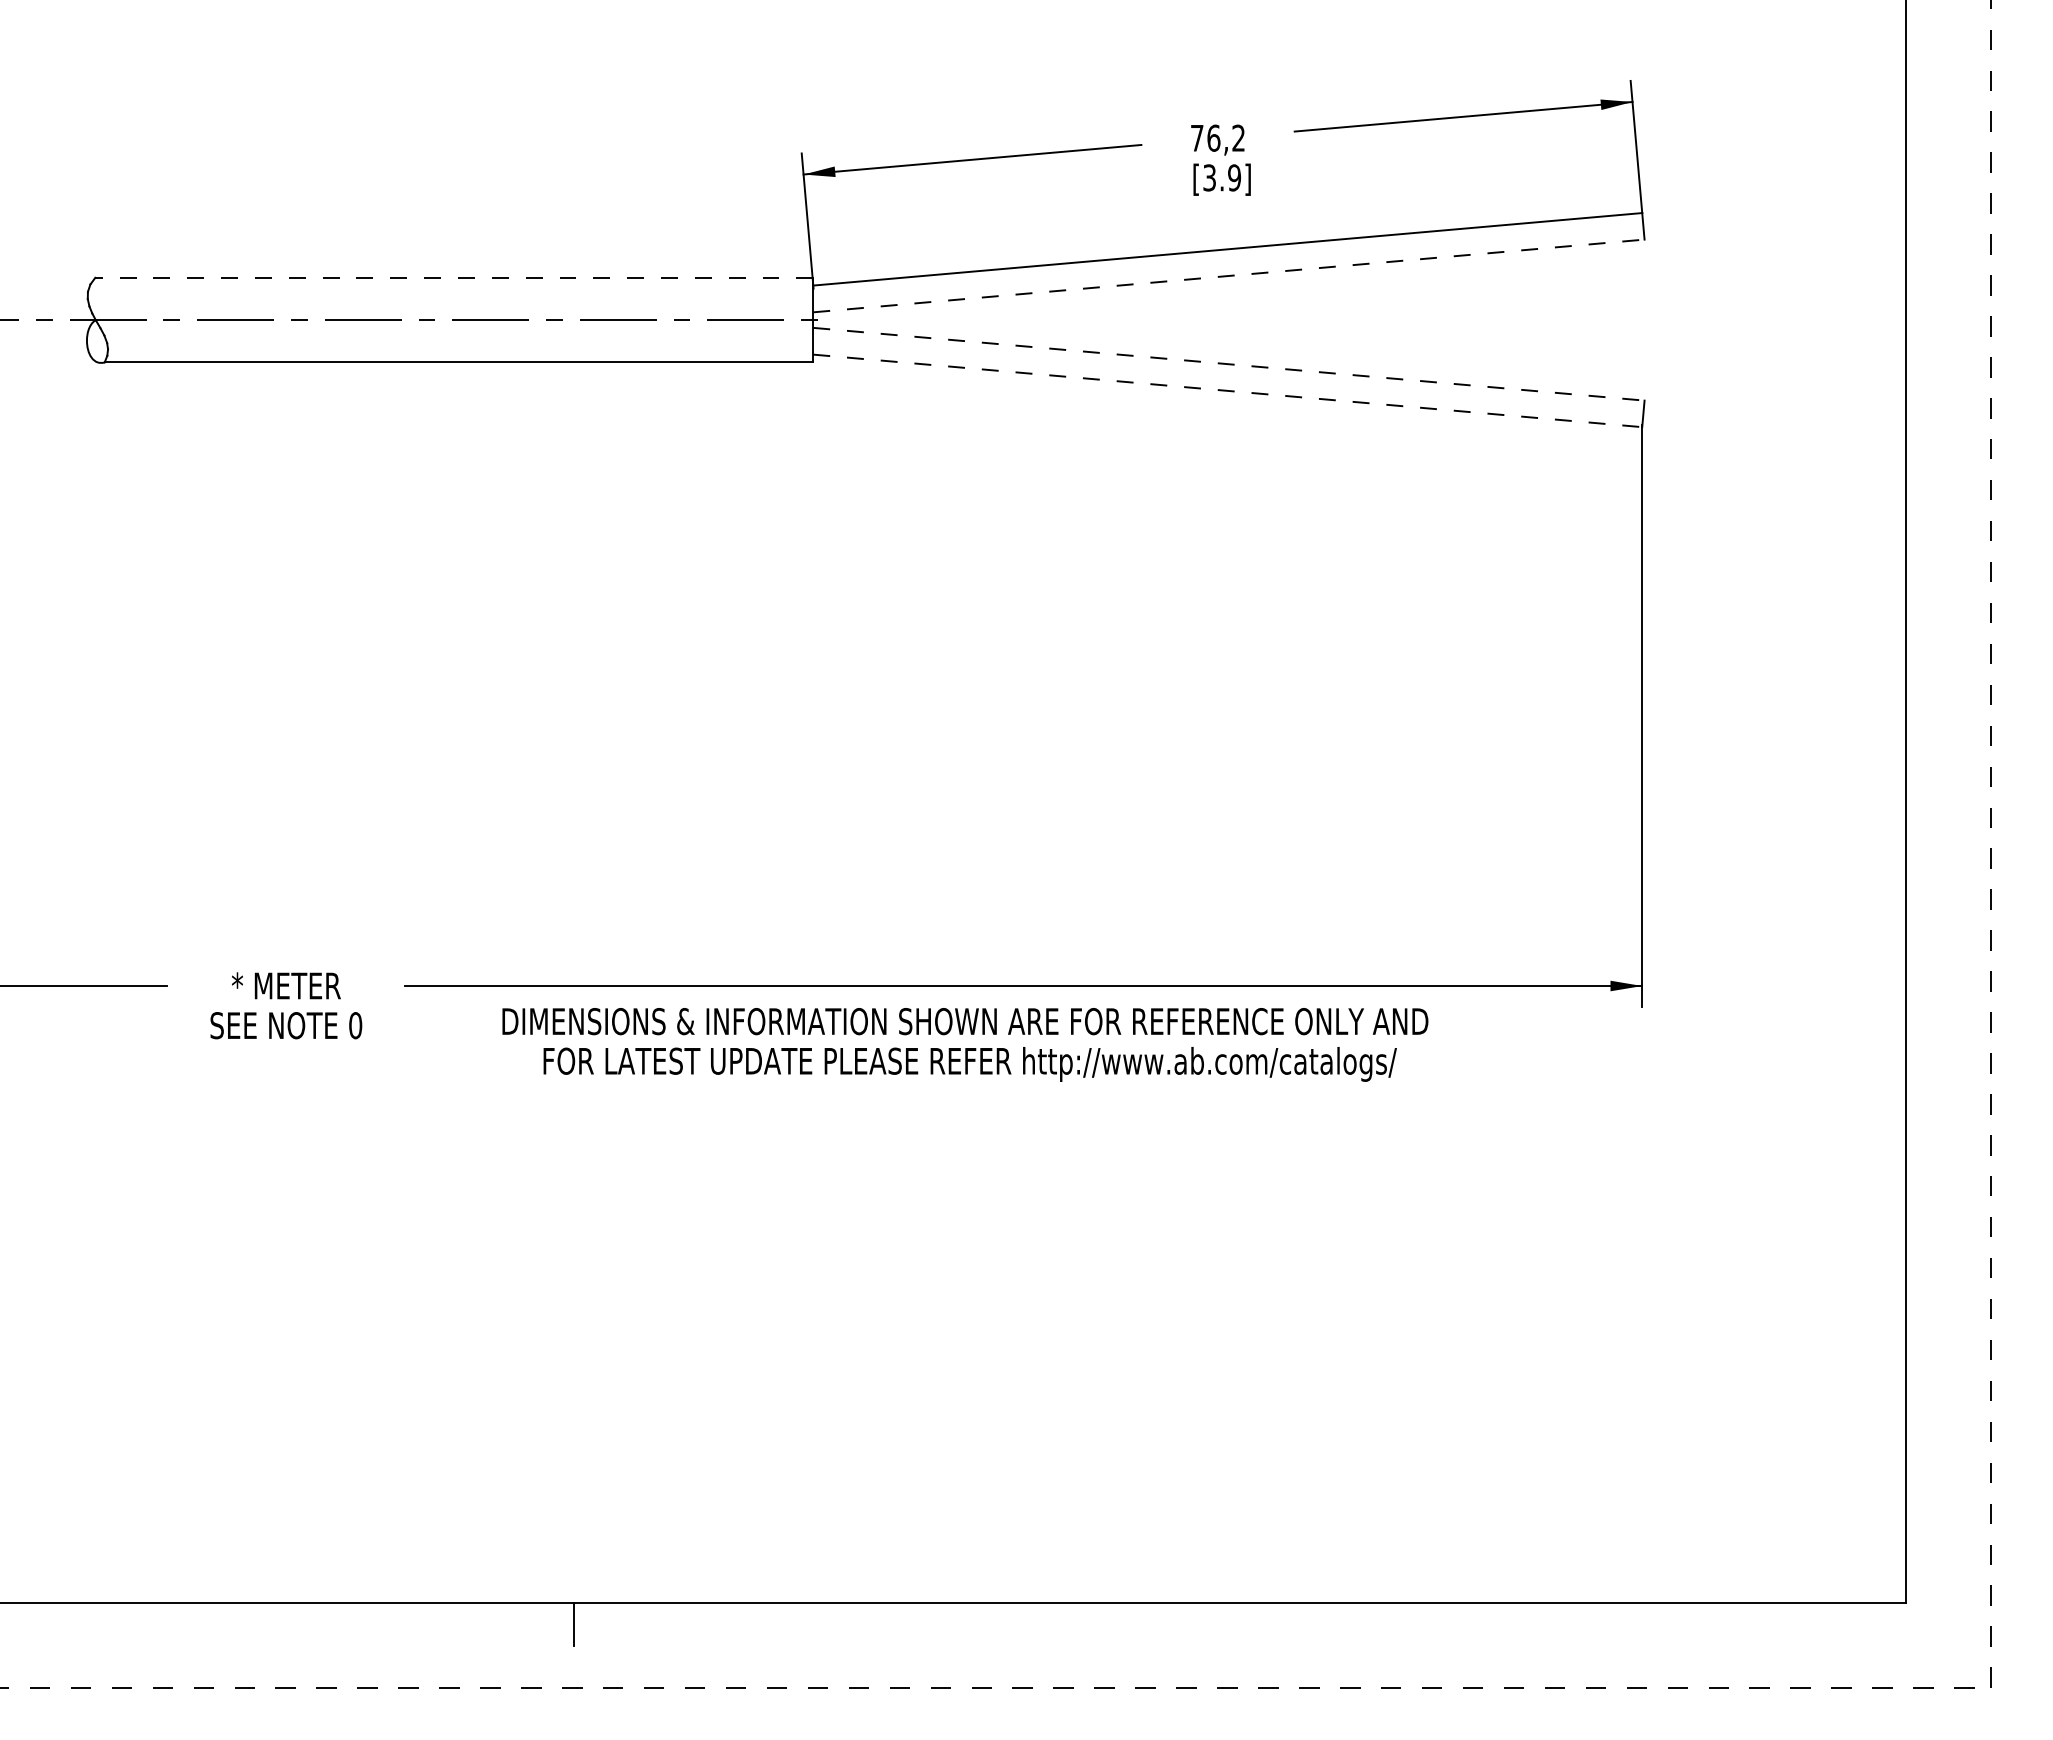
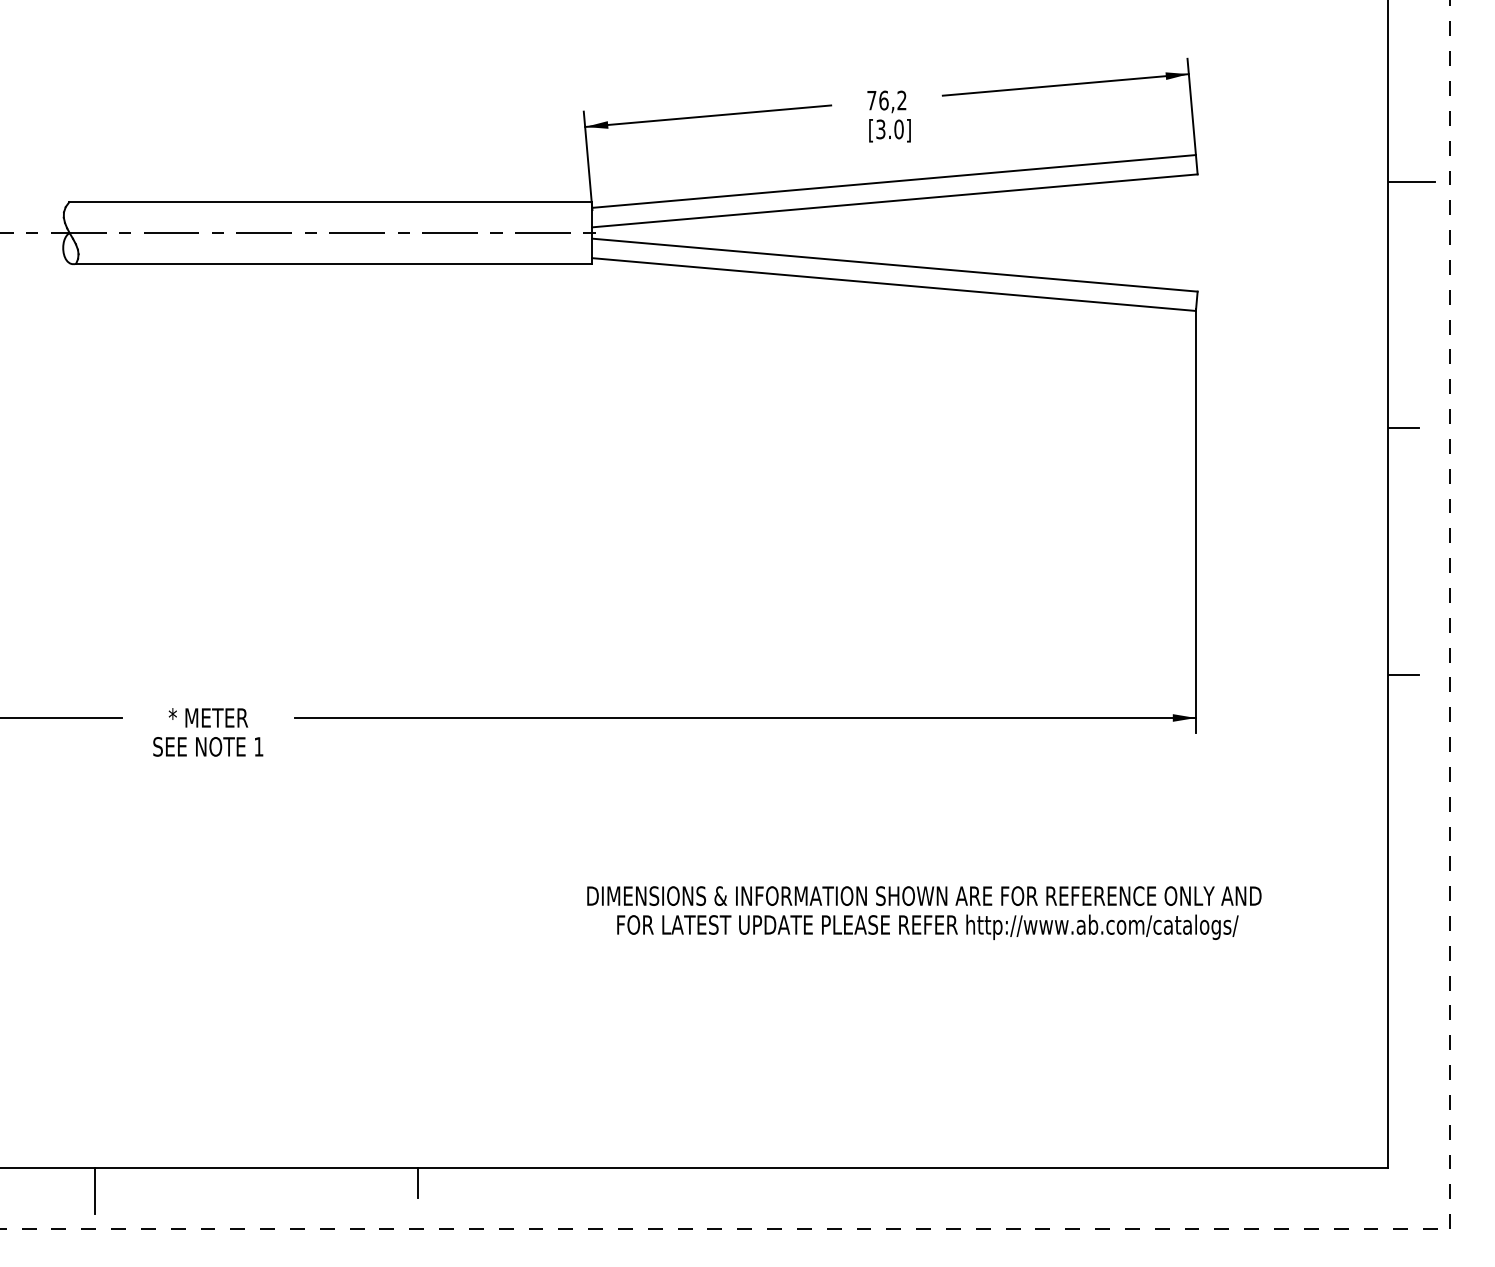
text: (1234, 177) -> (898, 129), [3.9] -> [3.0]
line: (1938, 249) -> (1411, 181), added
line: (1229, 275) -> (895, 200), dashed -> solid
line: (454, 277) -> (330, 201), dashed -> solid
line: (1229, 364) -> (895, 265), dashed -> solid
line: (1228, 390) -> (894, 284), dashed -> solid
line: (1927, 588) -> (1403, 428), added
line: (1927, 926) -> (1403, 674), added
text: (355, 1025) -> (258, 746), 0 -> 1
text: (965, 1044) -> (924, 912), moved
line: (130, 1634) -> (94, 1190), added

